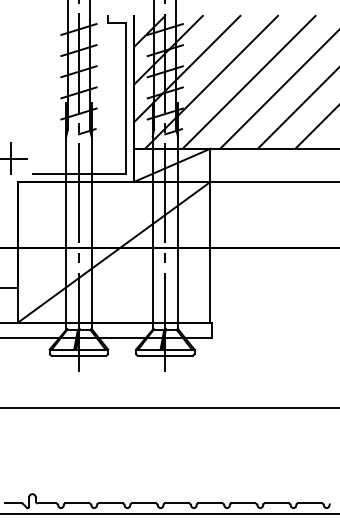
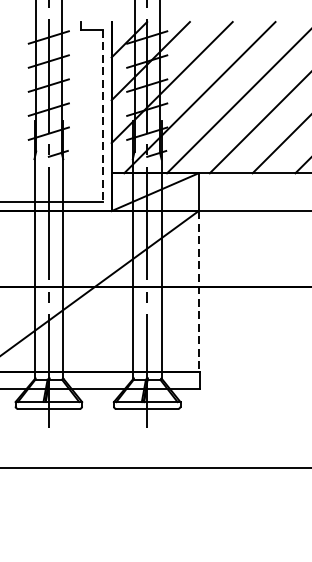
line: (126, 98) -> (103, 116), solid -> dashed
line: (210, 252) -> (198, 291), solid -> dashed

